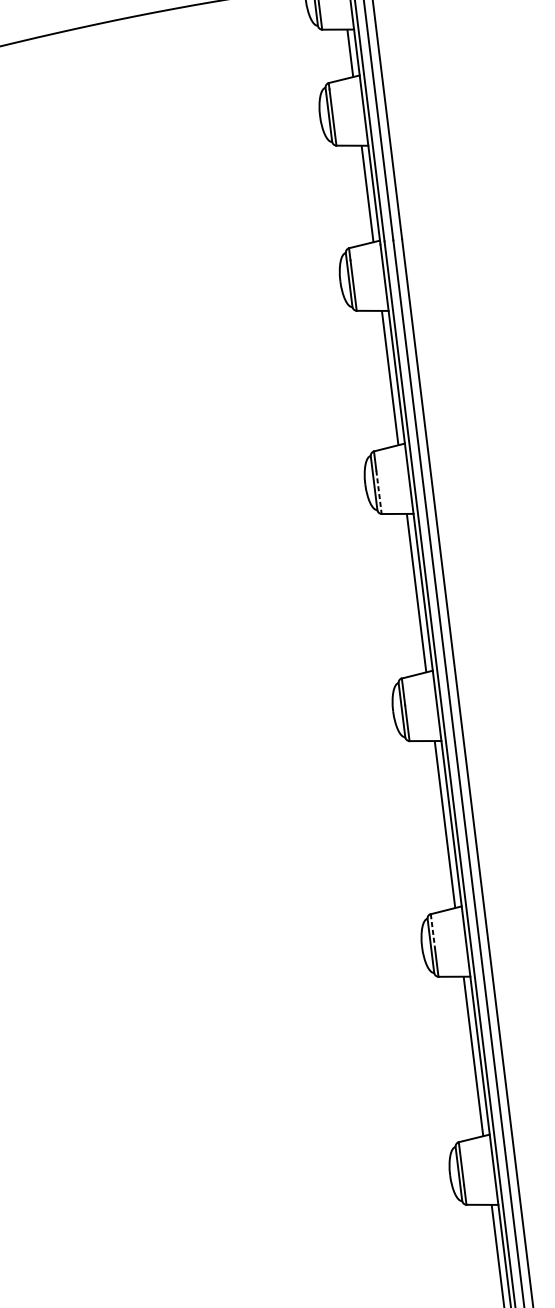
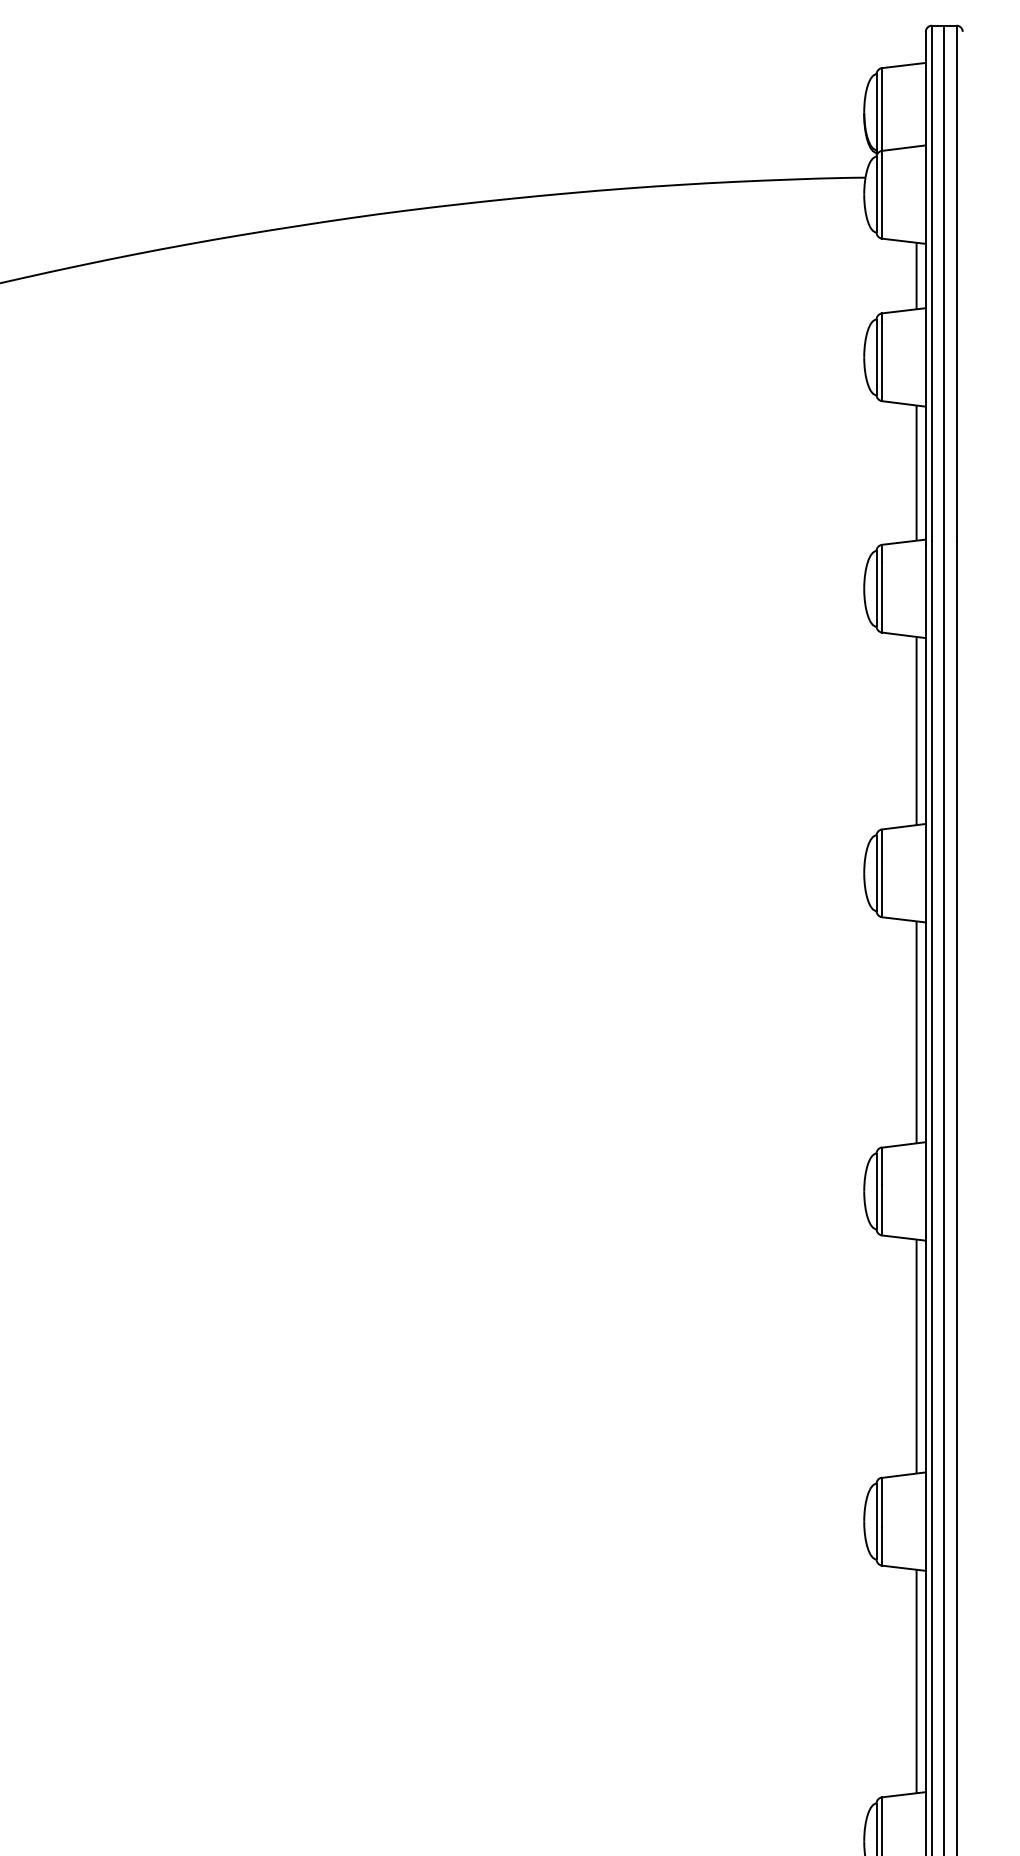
line: (378, 492) -> (881, 887), dashed -> solid
line: (432, 931) -> (881, 1502), dashed -> solid

